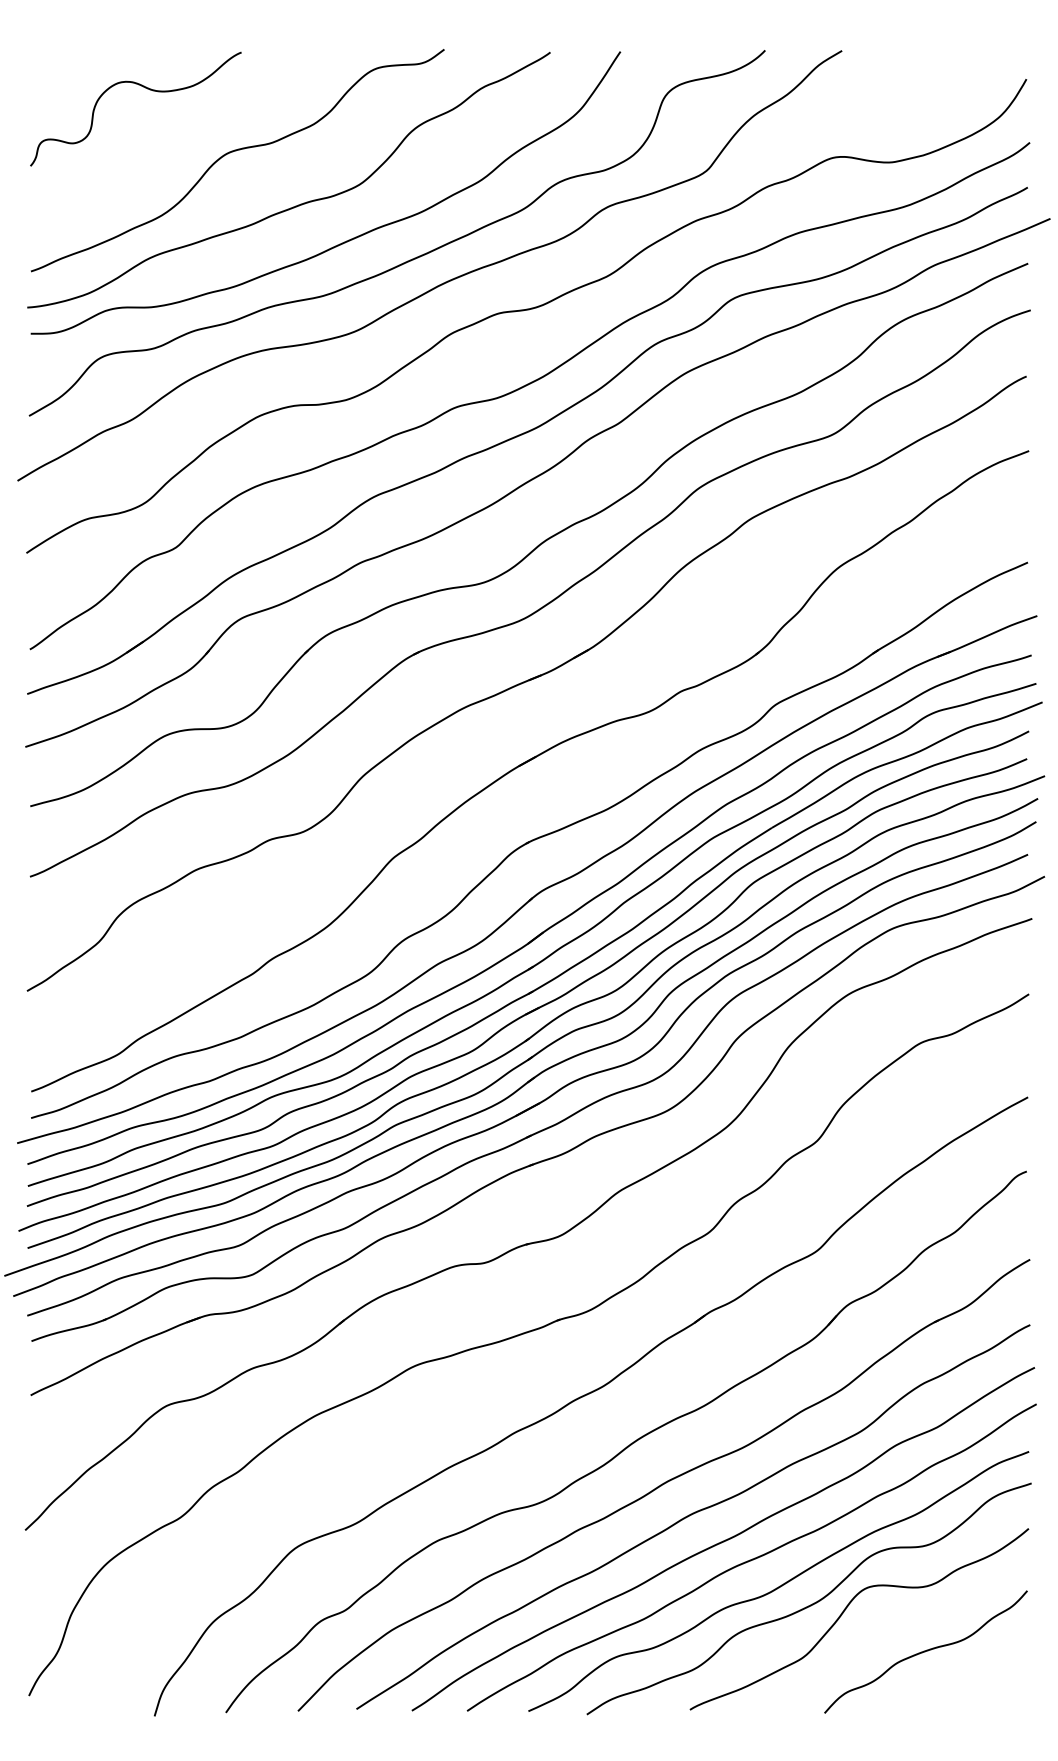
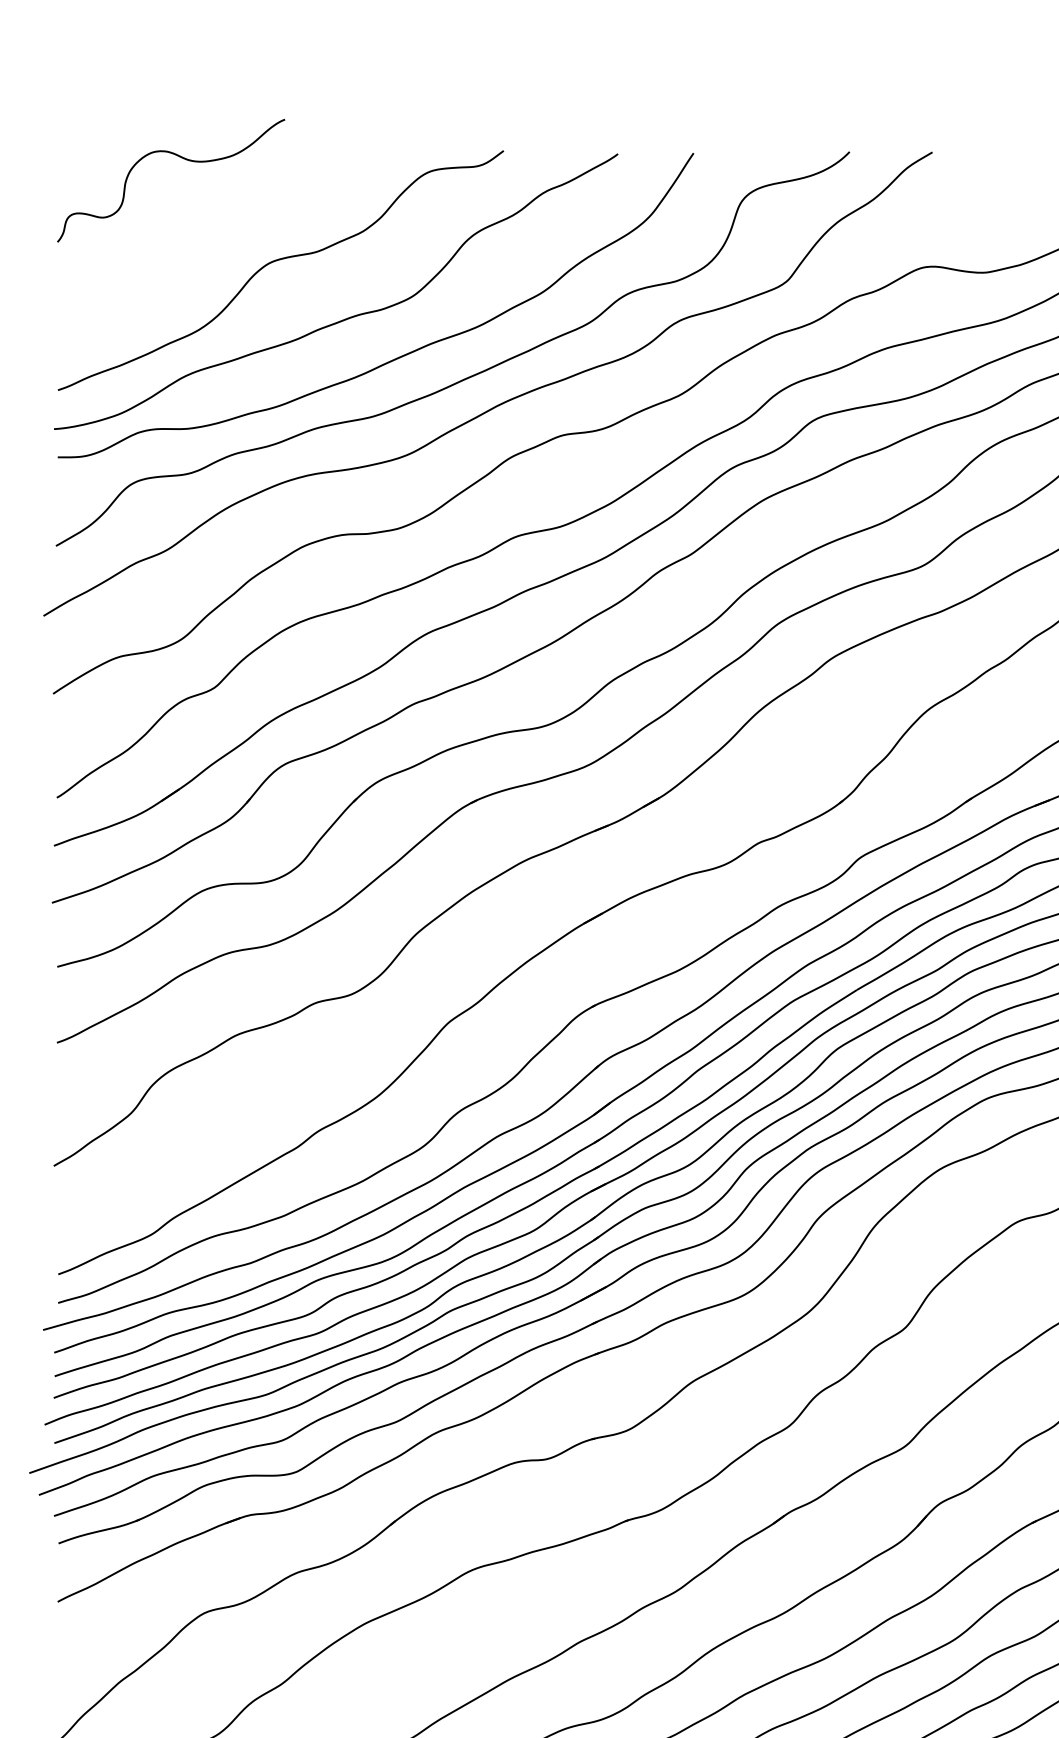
curve: (145, 88) -> (181, 158), moved

